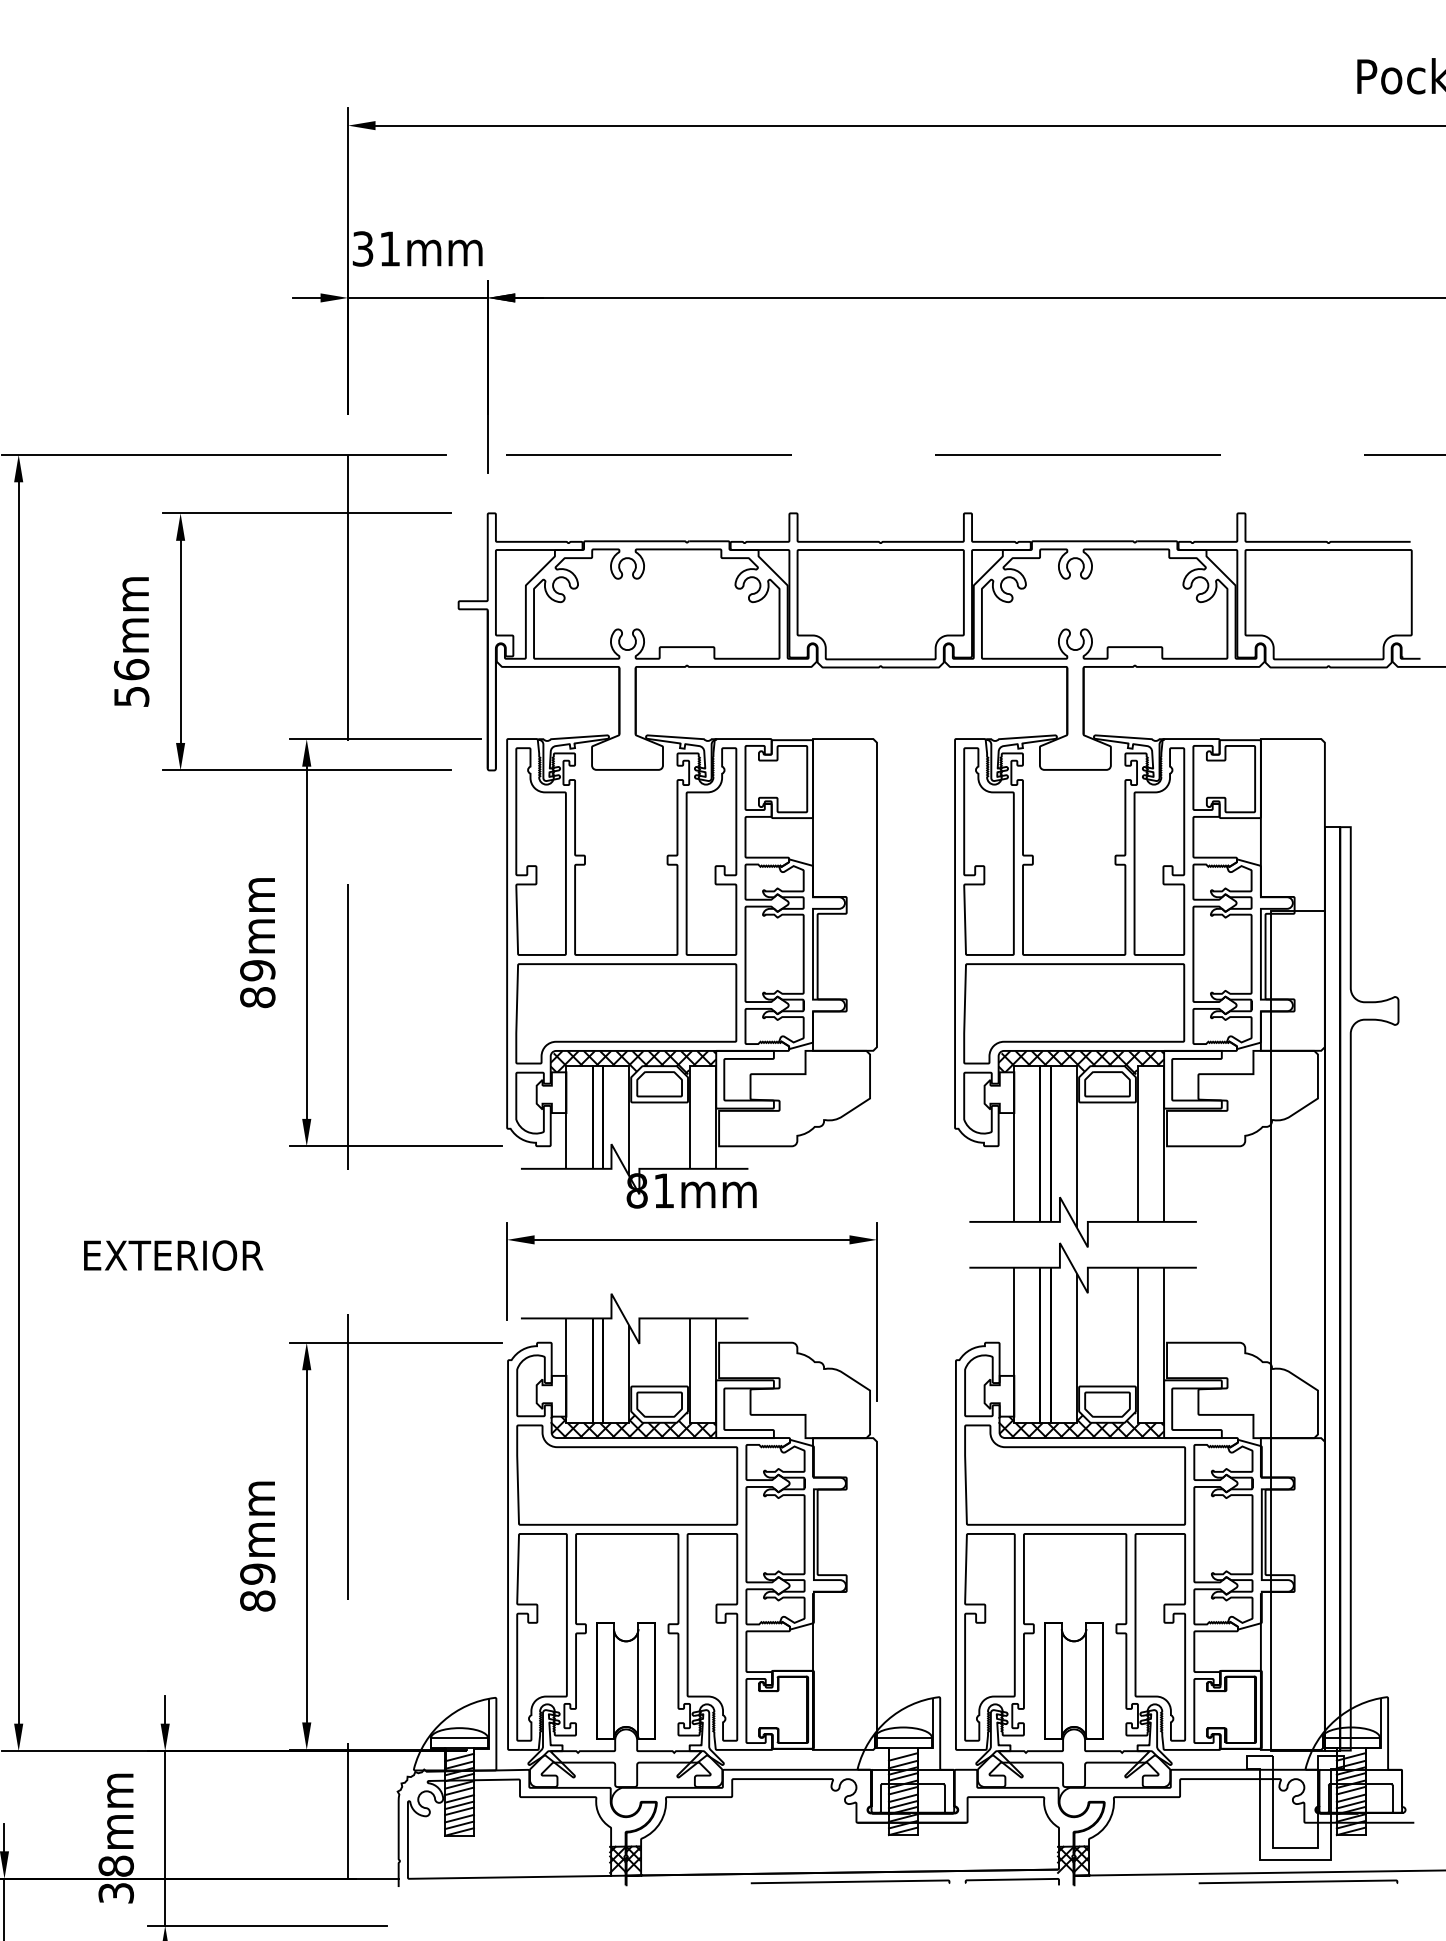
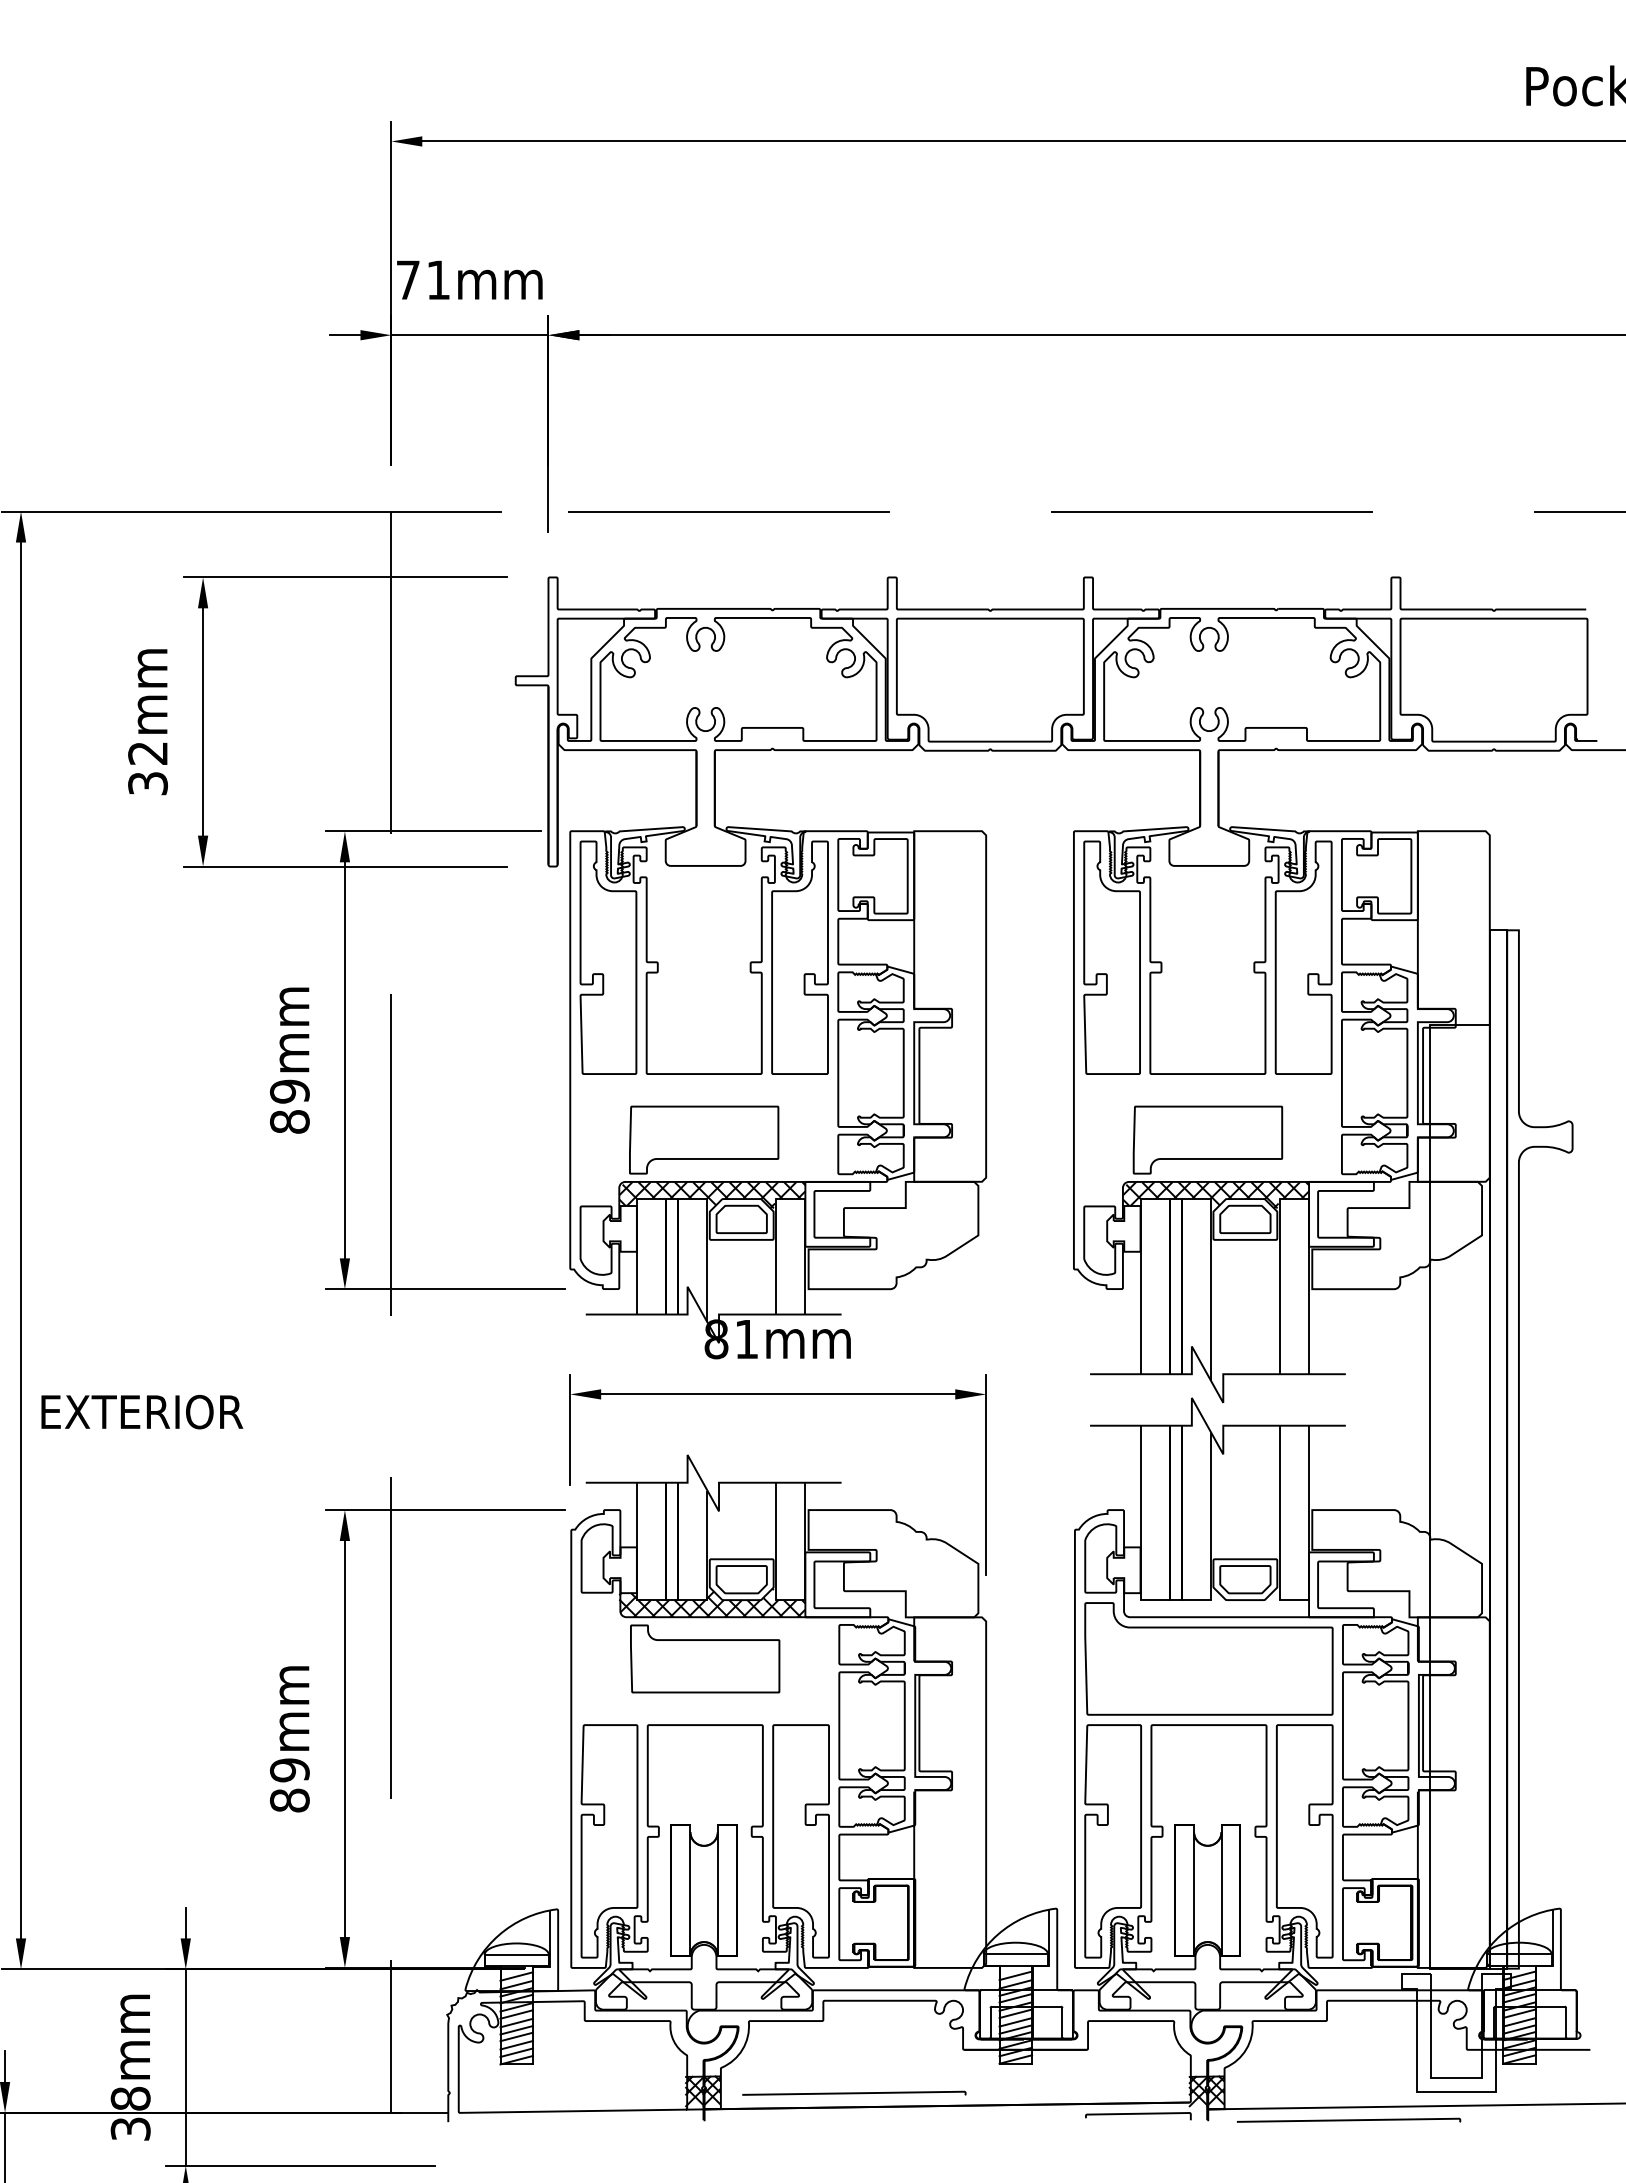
text: (362, 249) -> (407, 280), 31mm -> 71mm
text: (131, 682) -> (147, 767), 56mm -> 32mm
part: (625, 1013) -> (703, 1139), size x0.6
part: (1073, 1013) -> (1207, 1139), size x0.6
text: (173, 1255) -> (142, 1411), moved
hatch: (1080, 1424) -> (1215, 1602), removed
part: (626, 1474) -> (704, 1658), size x0.6
curve: (850, 1881) -> (854, 2092), moved
curve: (1298, 1881) -> (1349, 2119), moved

